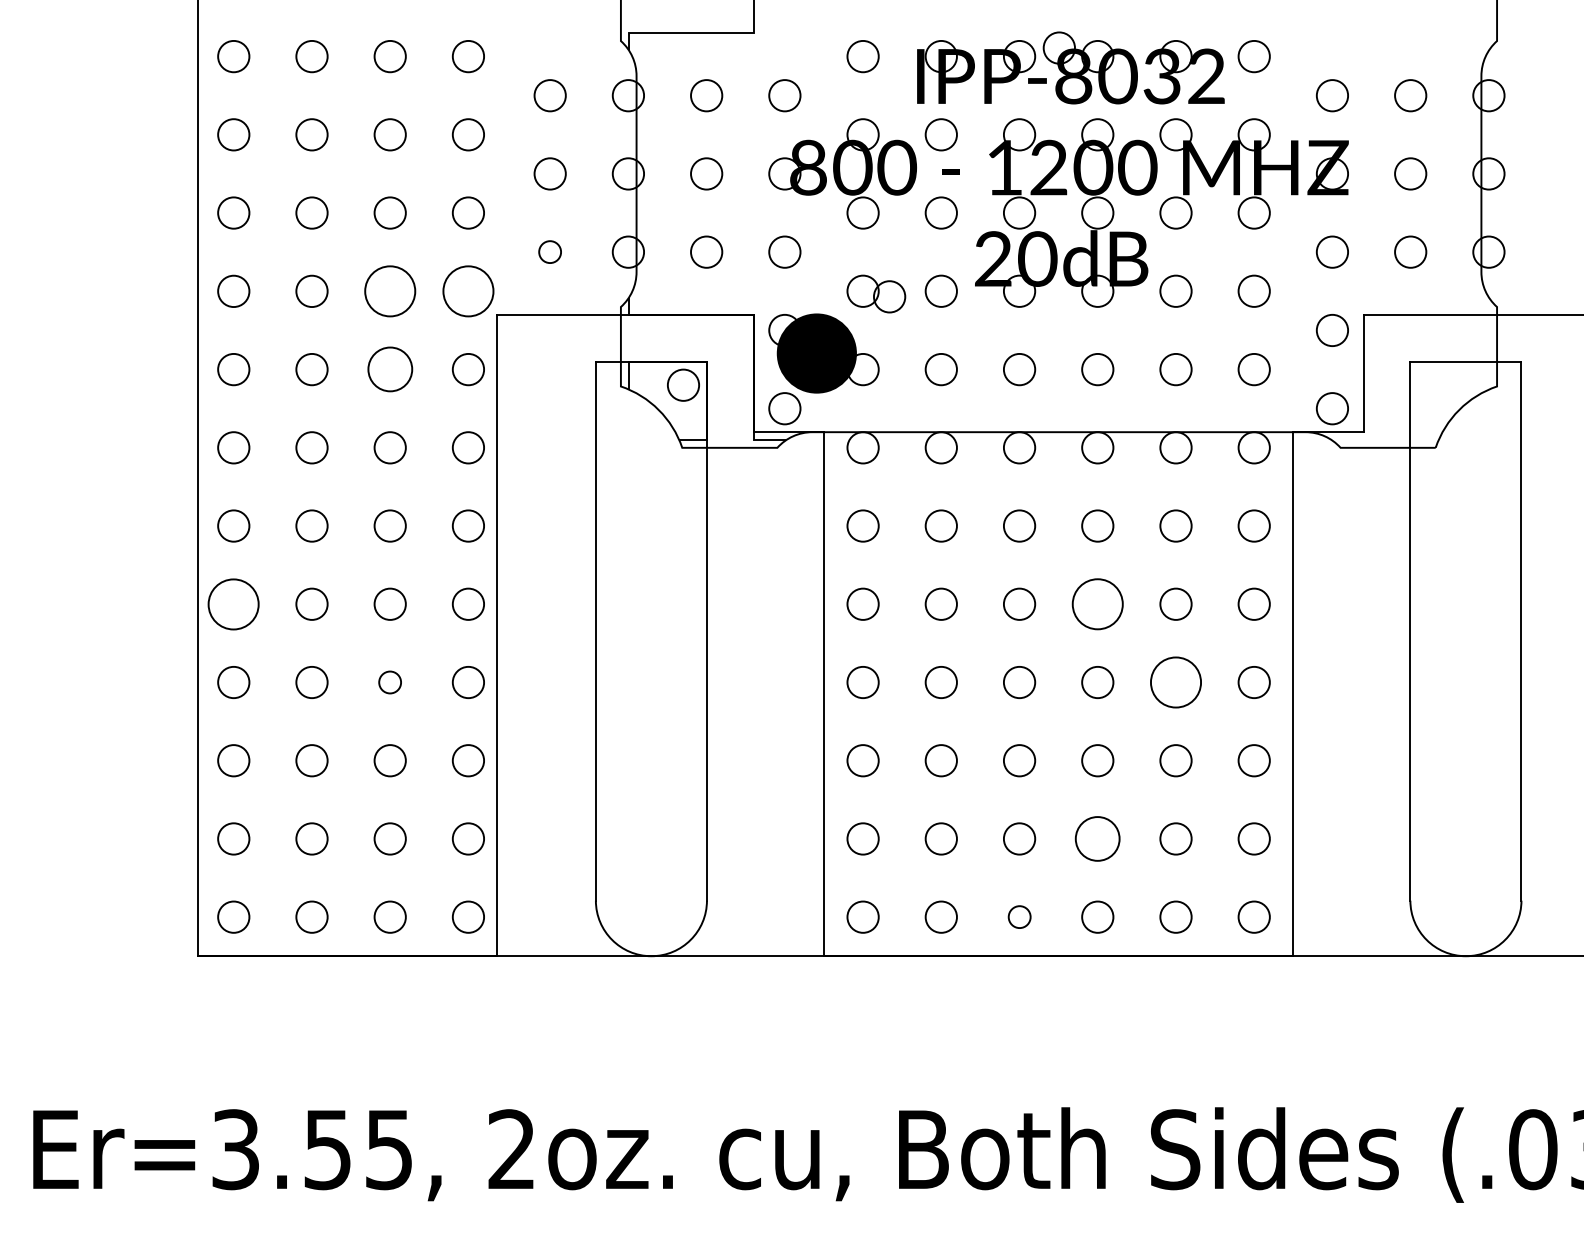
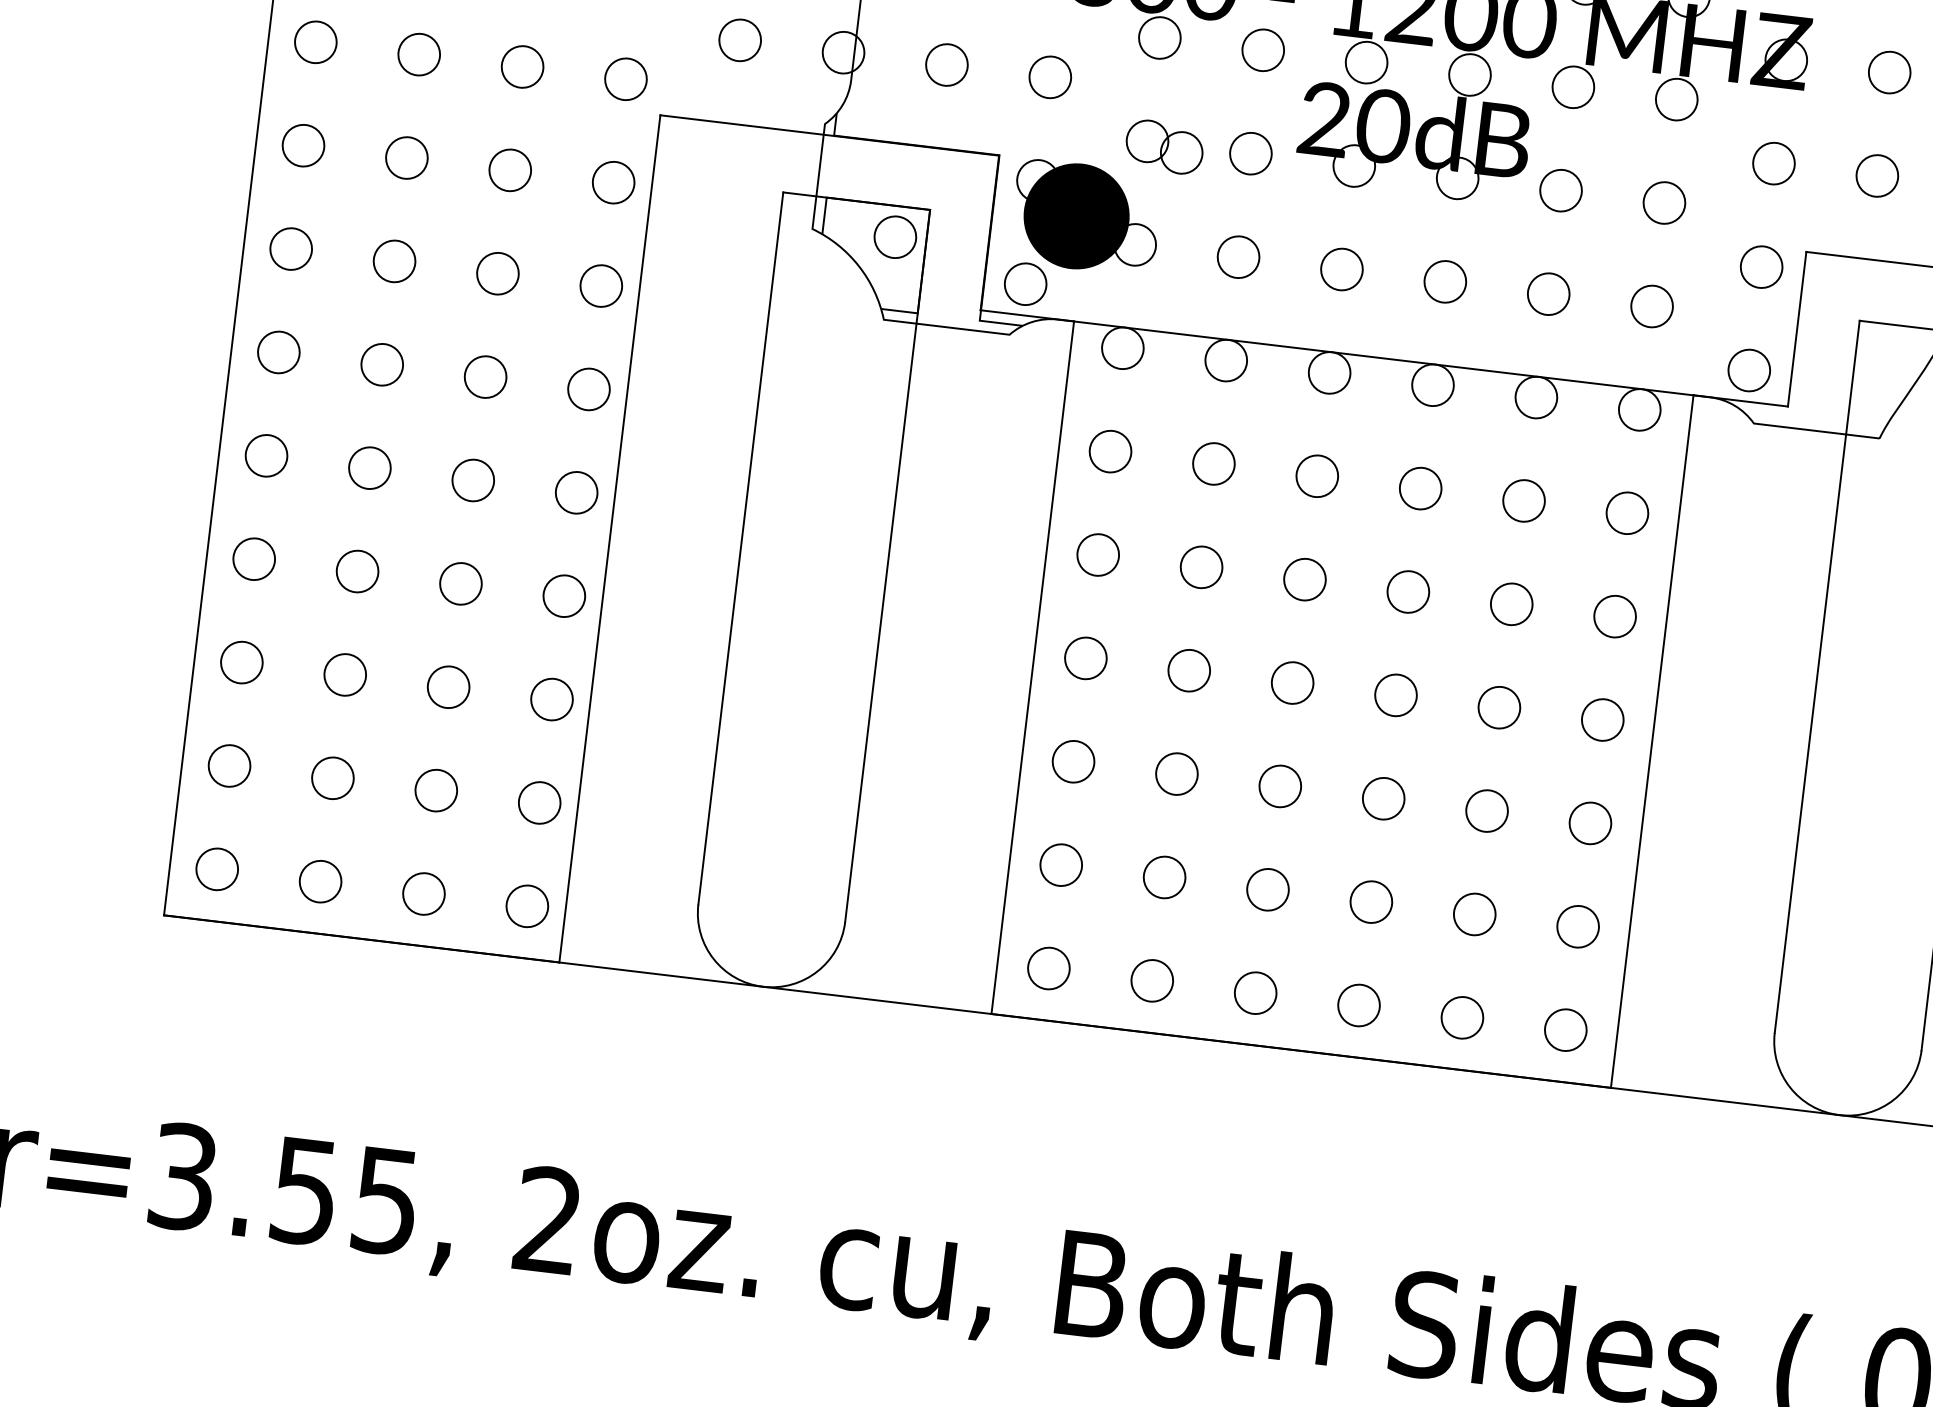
circle: (549, 251) -> (739, 39), size x1.43
circle: (389, 291) -> (521, 67), size x0.62
circle: (468, 291) -> (626, 79), size x0.62
circle: (389, 369) -> (509, 170), size x0.71
circle: (233, 603) -> (266, 454), size x0.62
circle: (1097, 603) -> (1408, 590), size x0.62
circle: (389, 682) -> (460, 583), size x1.43
circle: (1175, 682) -> (1498, 707), size x0.62
circle: (1097, 838) -> (1371, 901), size x0.71
circle: (1019, 916) -> (1255, 992), size x1.43

